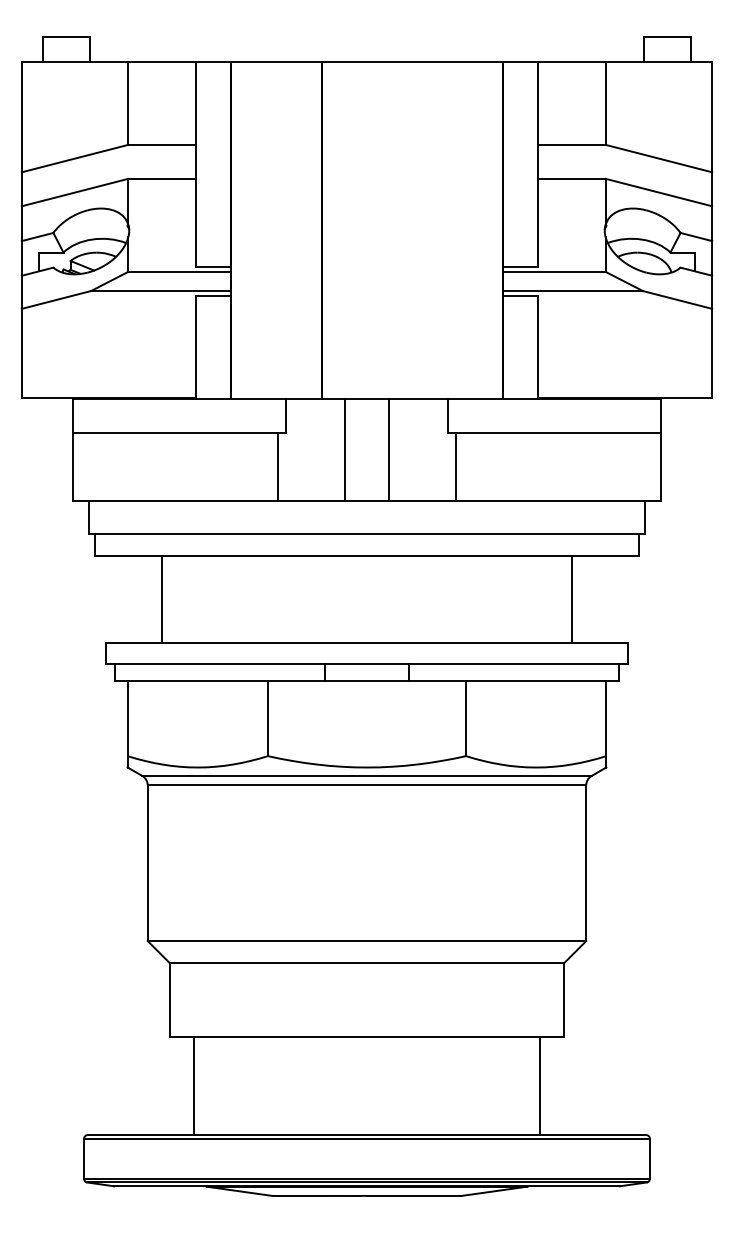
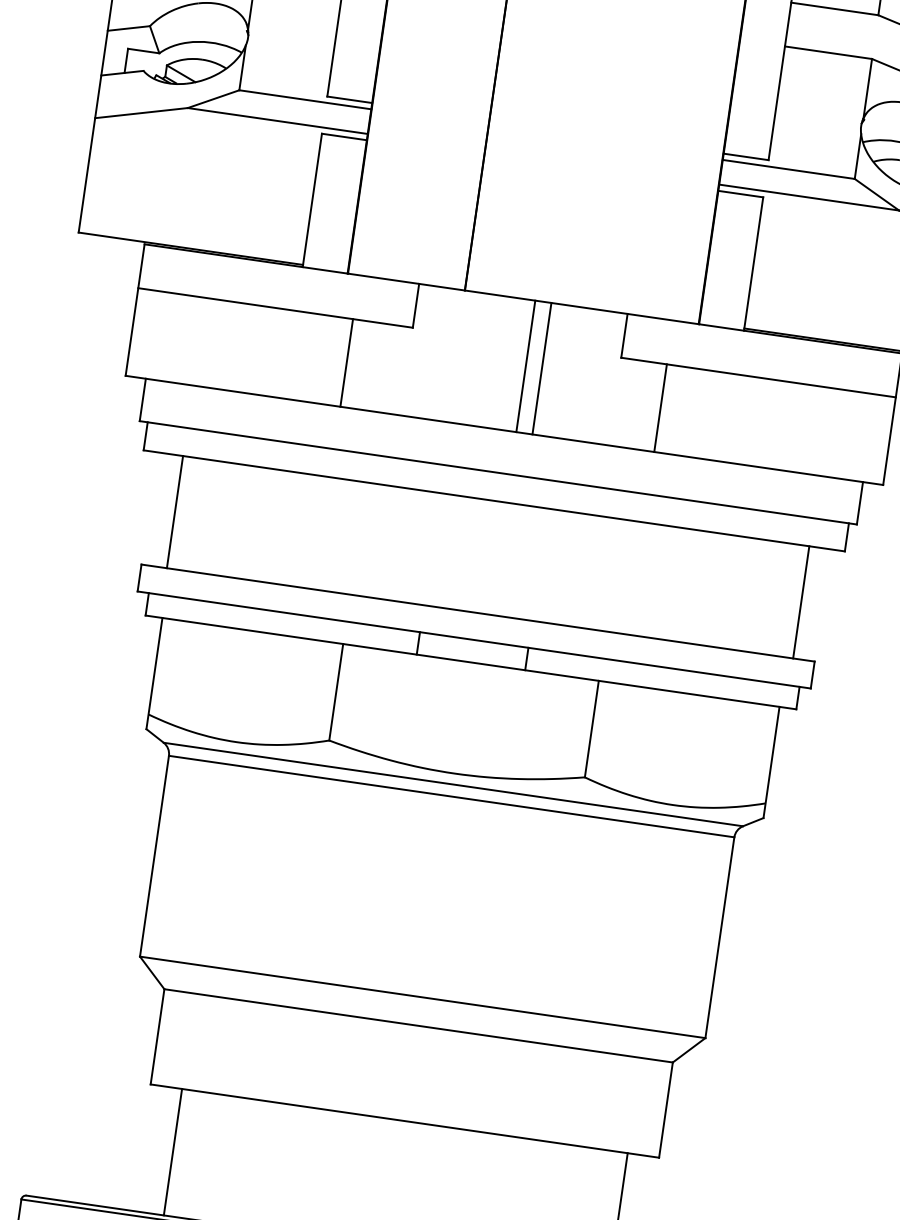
line: (345, 450) -> (526, 366), moved
line: (277, 467) -> (346, 363), moved
line: (456, 467) -> (660, 408), moved
line: (161, 598) -> (175, 510), moved
line: (572, 598) -> (801, 601), moved

